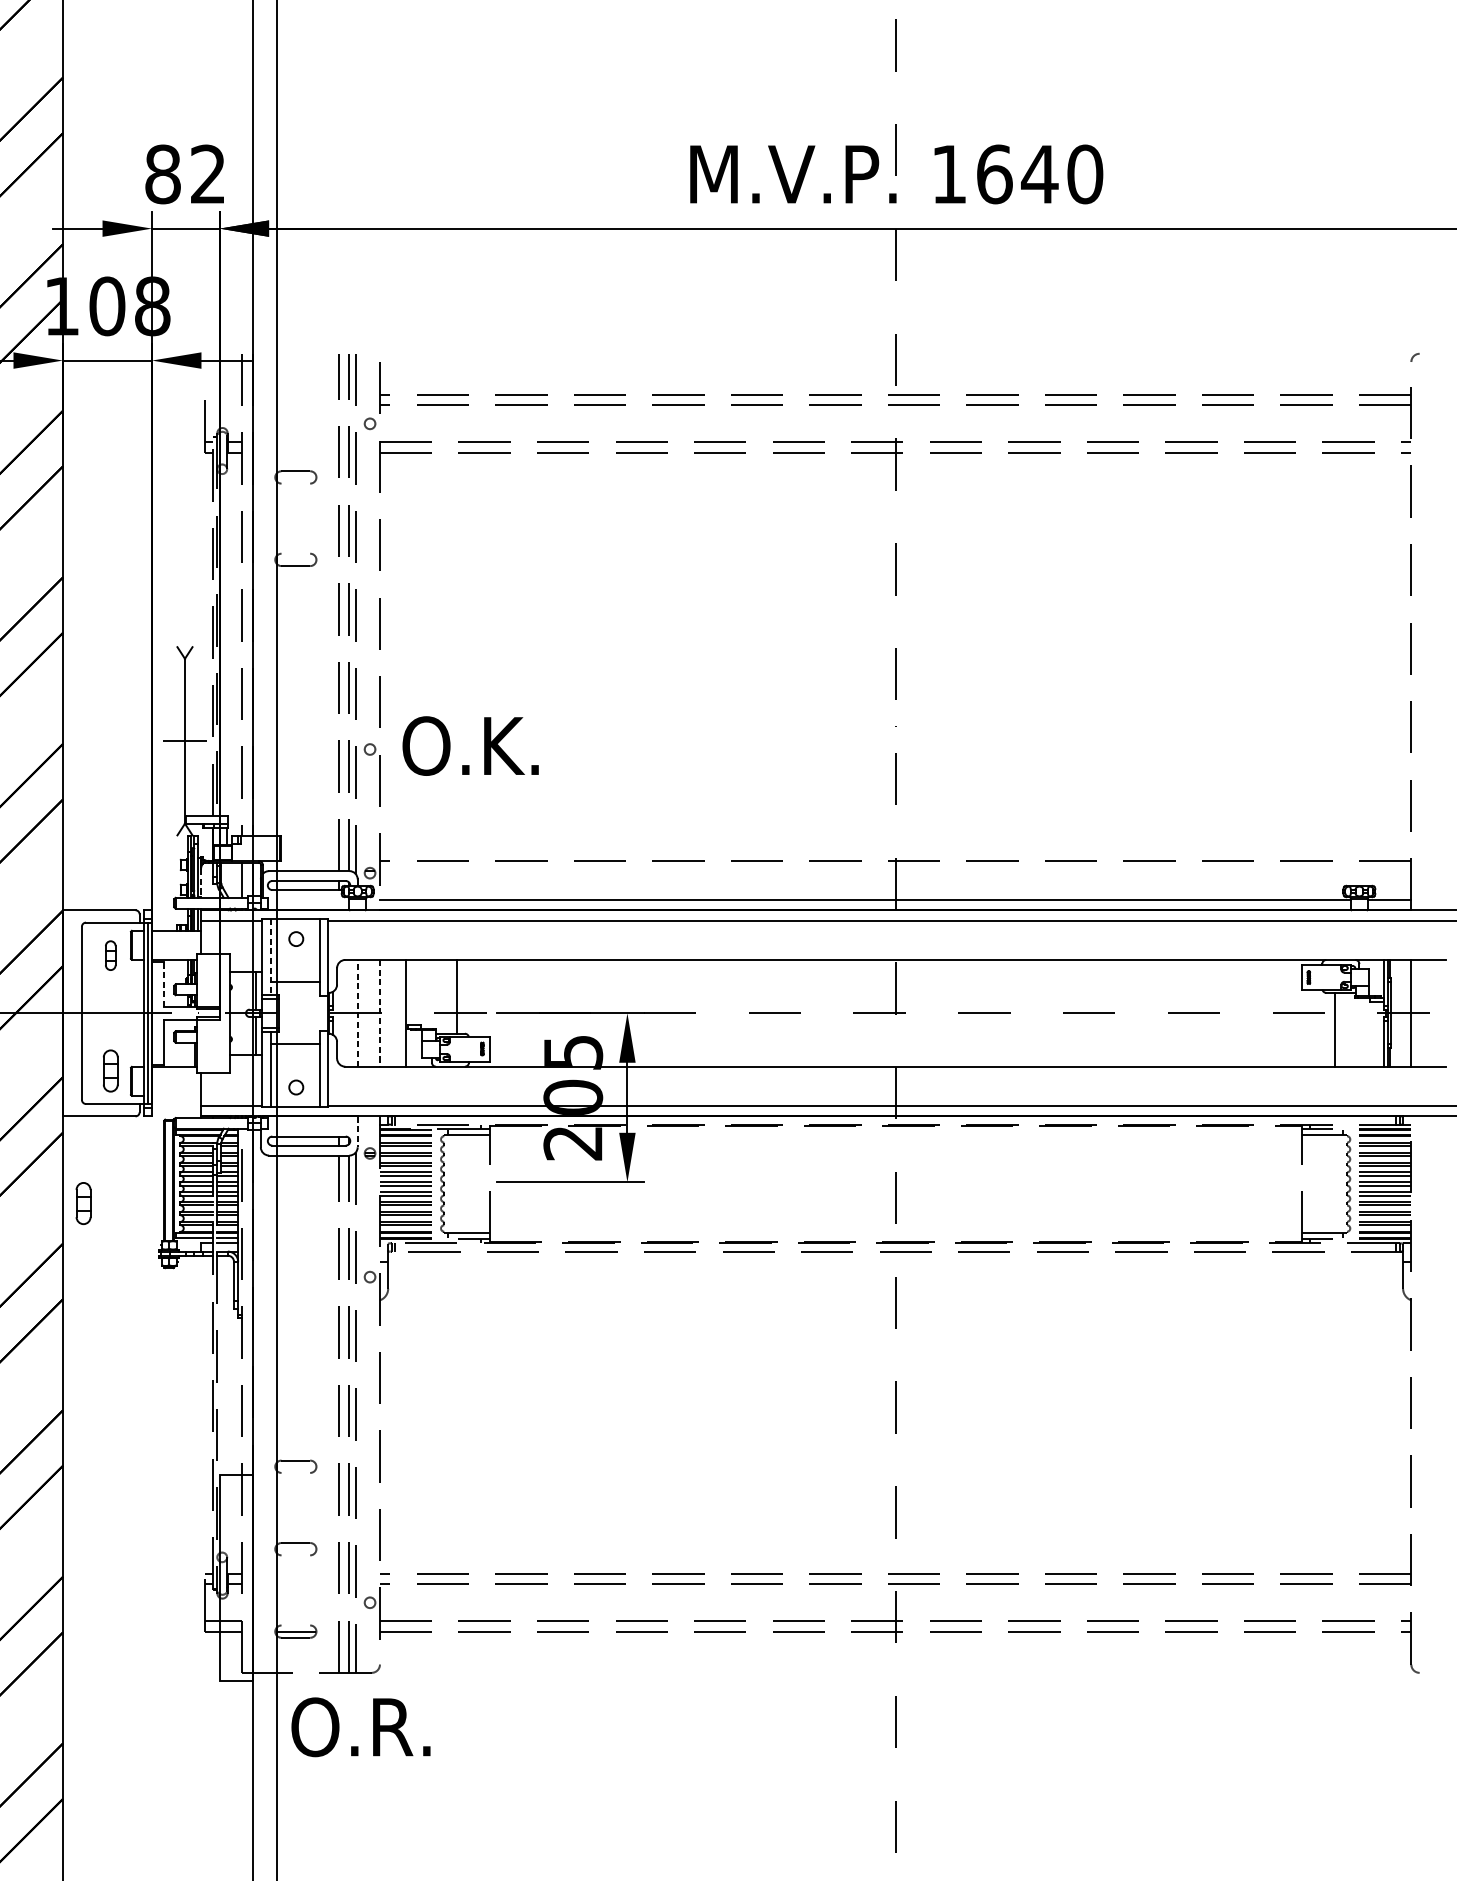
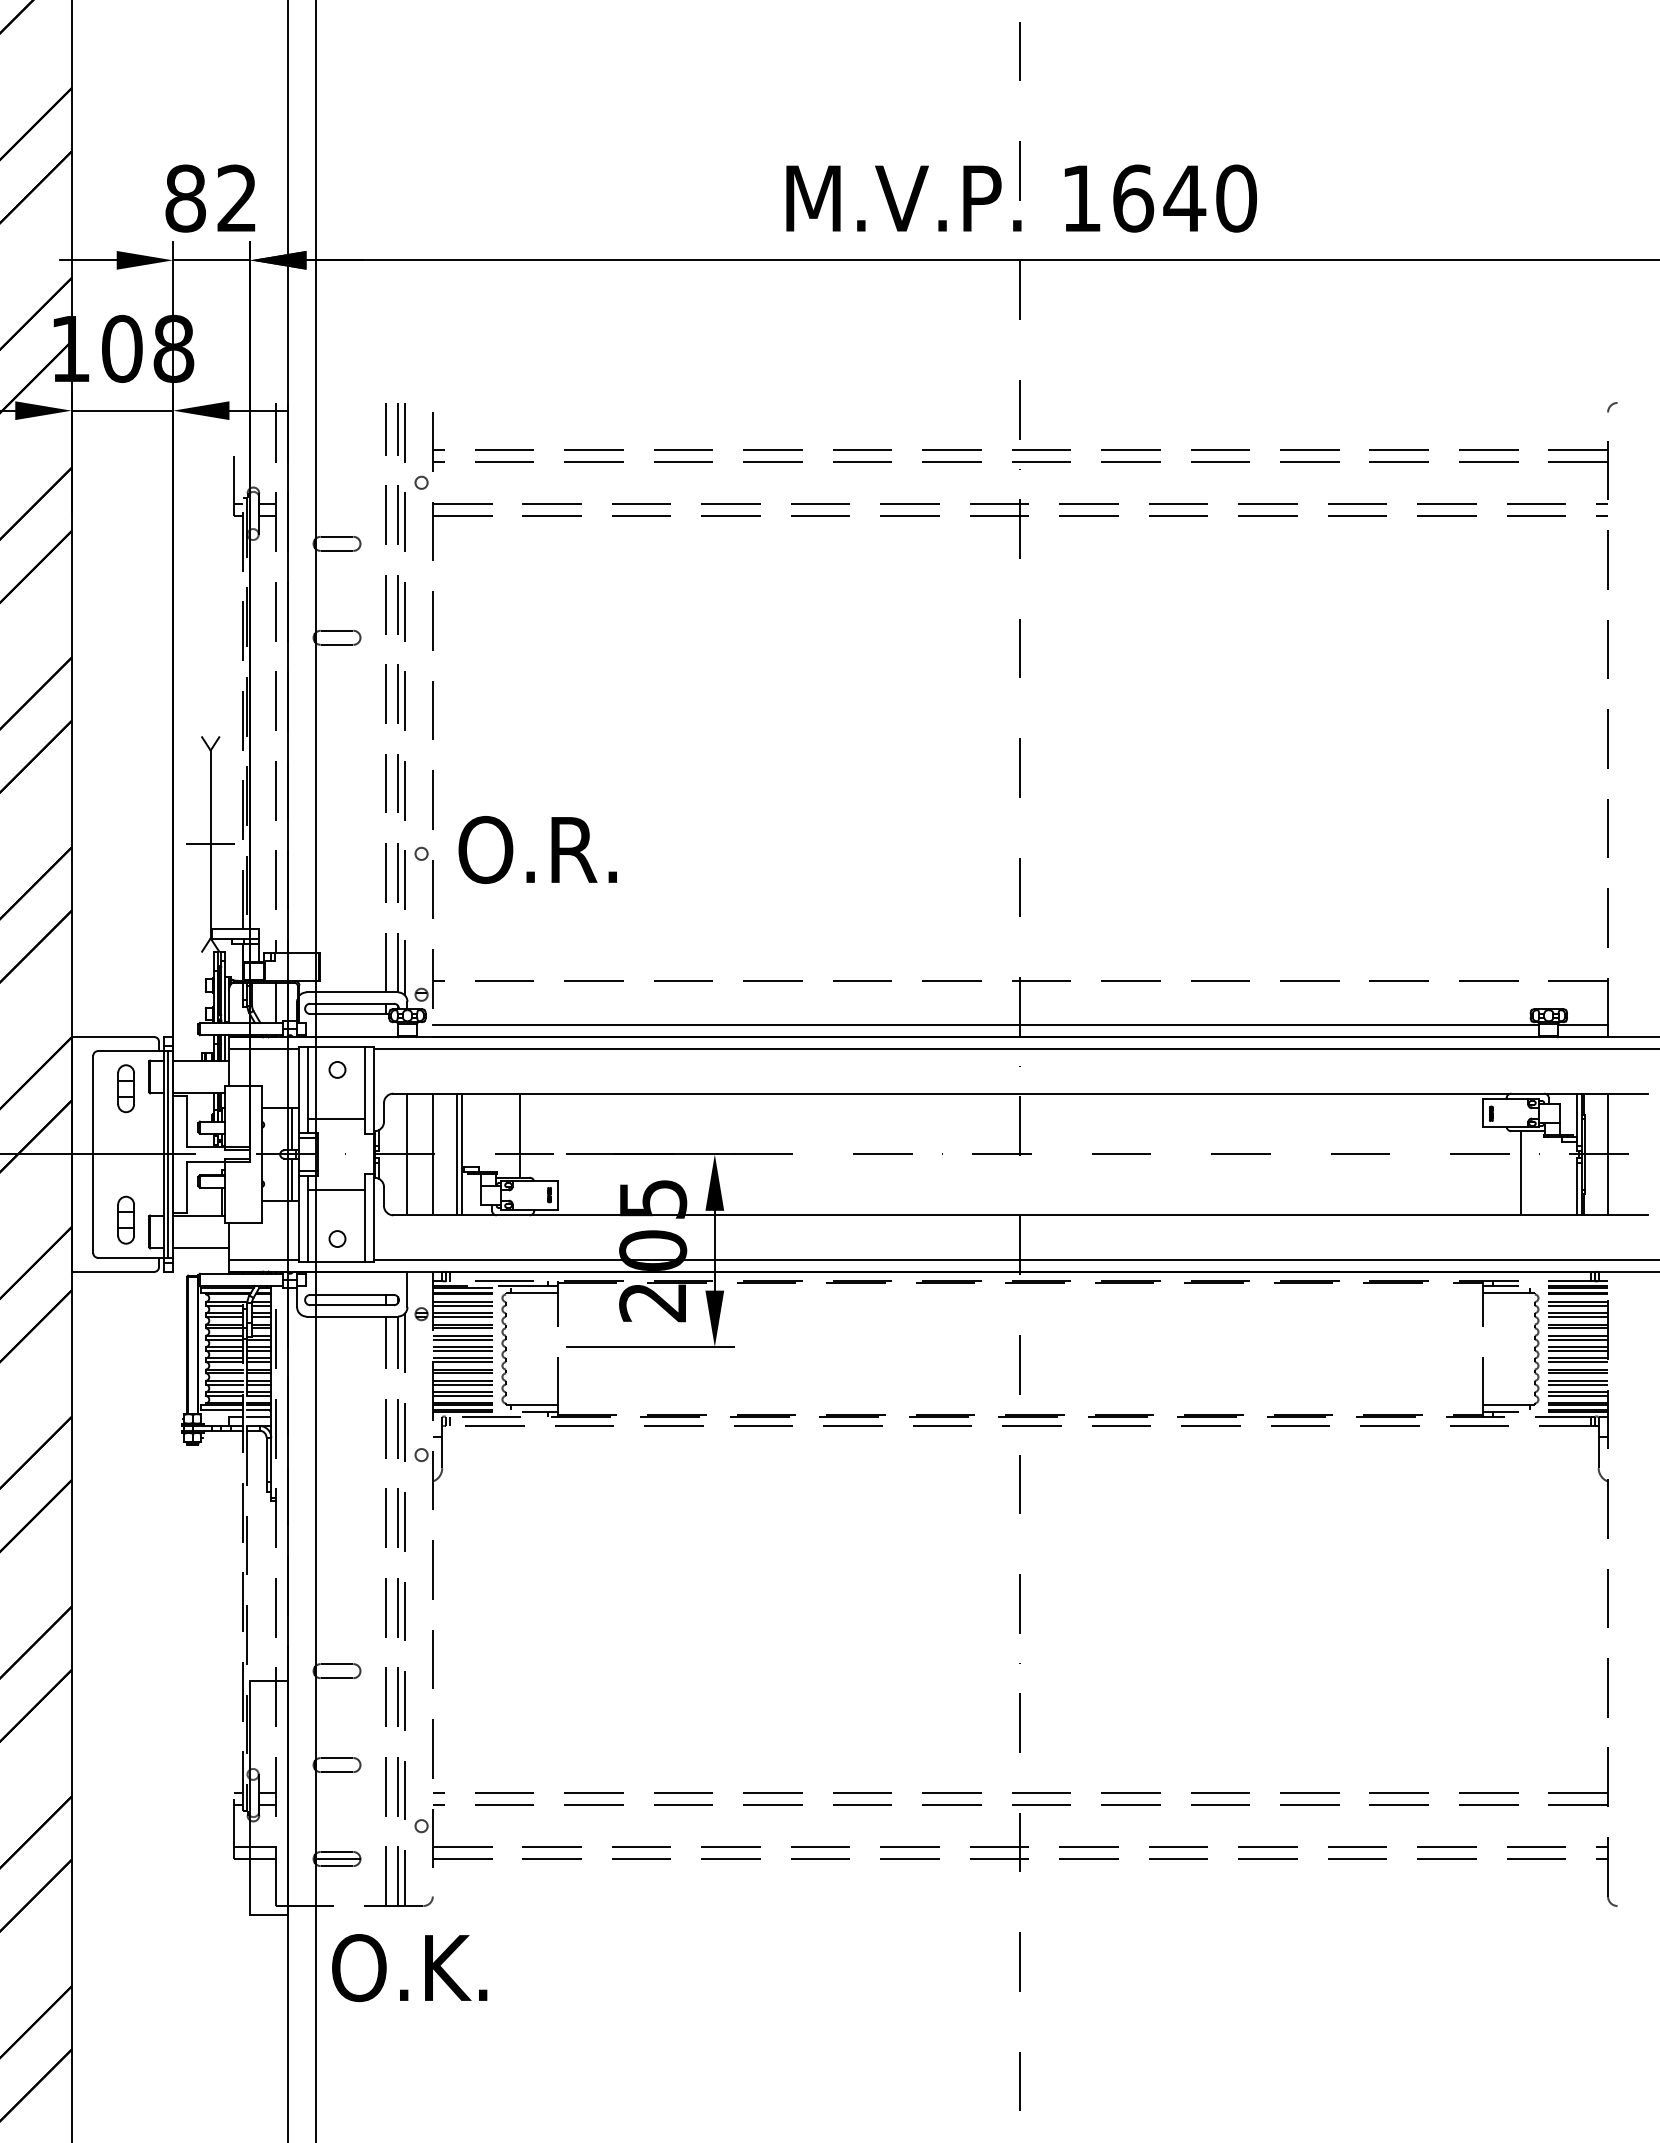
line: (295, 483) -> (336, 550), added
line: (295, 553) -> (336, 630), added
text: (515, 745) -> (587, 849), O.K. -> O.R.
line: (201, 884) -> (229, 1007), dashed -> solid
part: (110, 955) -> (125, 1088), size x1.43
line: (270, 957) -> (308, 1090), dashed -> solid
line: (164, 984) -> (187, 1121), dashed -> solid
line: (357, 1013) -> (407, 1154), dashed -> solid
line: (379, 1013) -> (432, 1154), dashed -> solid
line: (401, 1013) -> (457, 1154), added
line: (176, 1095) -> (201, 1248), added
line: (357, 1131) -> (407, 1289), dashed -> solid
part: (83, 1202) -> (94, 1370), removed
line: (295, 1473) -> (336, 1678), added
line: (295, 1555) -> (336, 1772), added
line: (295, 1625) -> (336, 1852), added
text: (405, 1726) -> (461, 1967), O.R. -> O.K.

